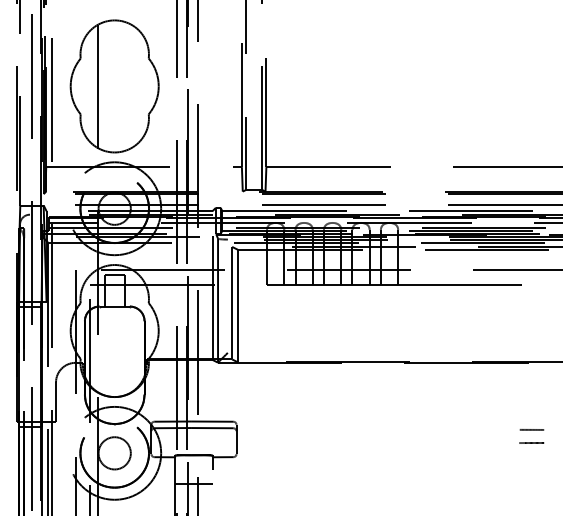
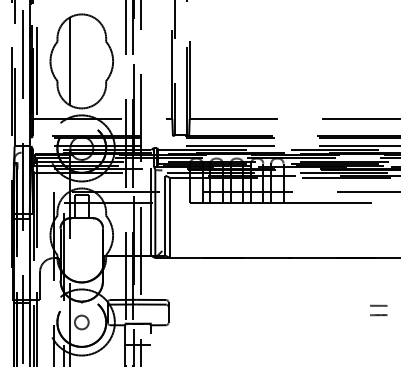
circle: (114, 453) -> (81, 322), size x0.6

